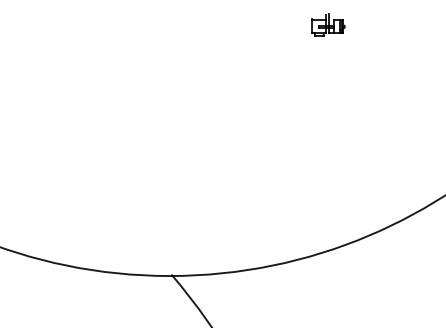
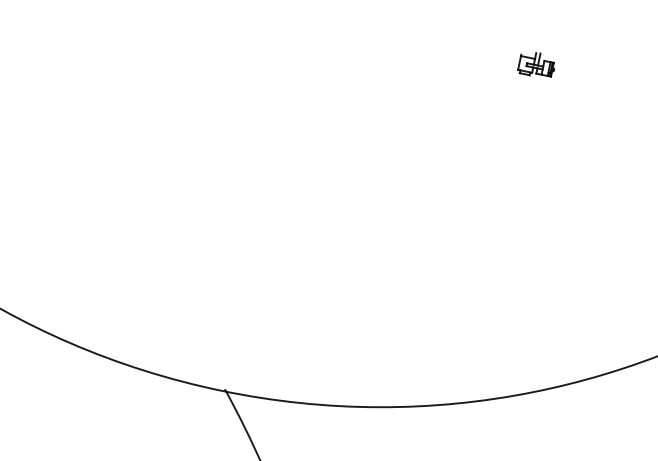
part: (328, 24) -> (537, 63), size x0.71

